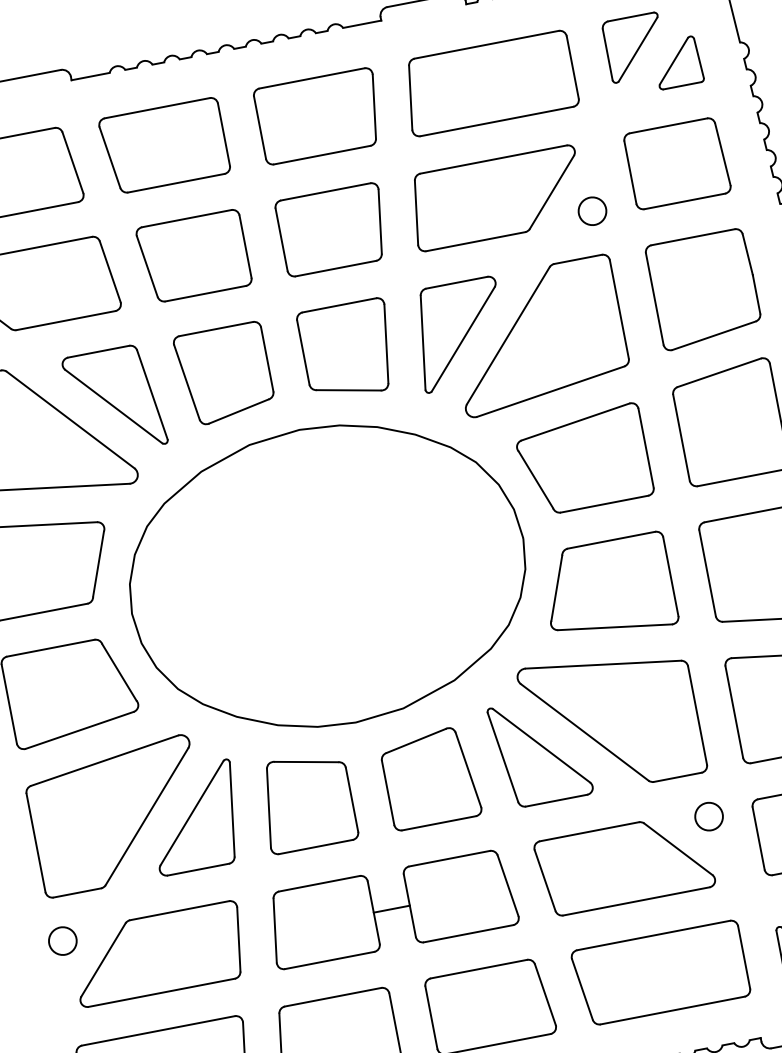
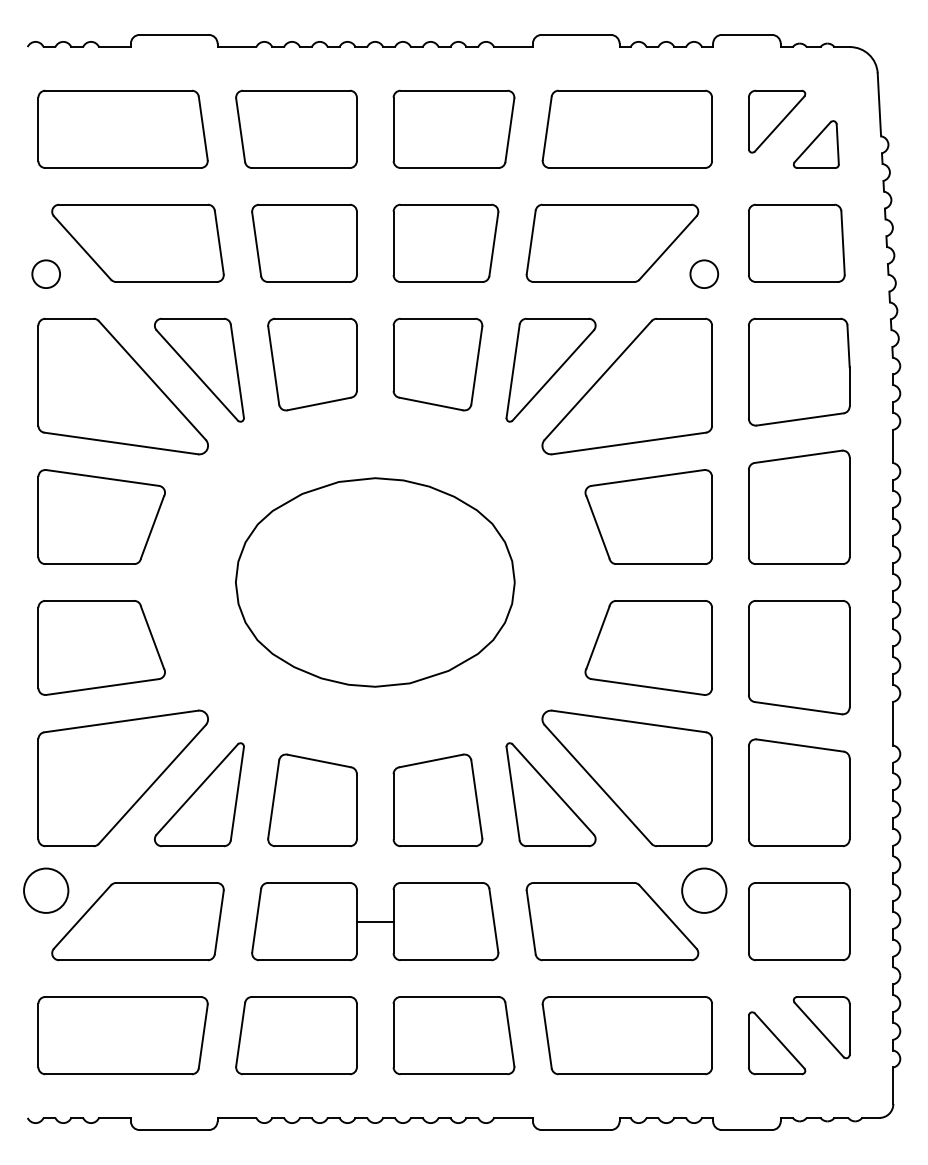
part: (327, 576) -> (375, 582), size x0.7
circle: (709, 816) -> (704, 890), size x1.6
circle: (63, 940) -> (46, 890), size x1.6

